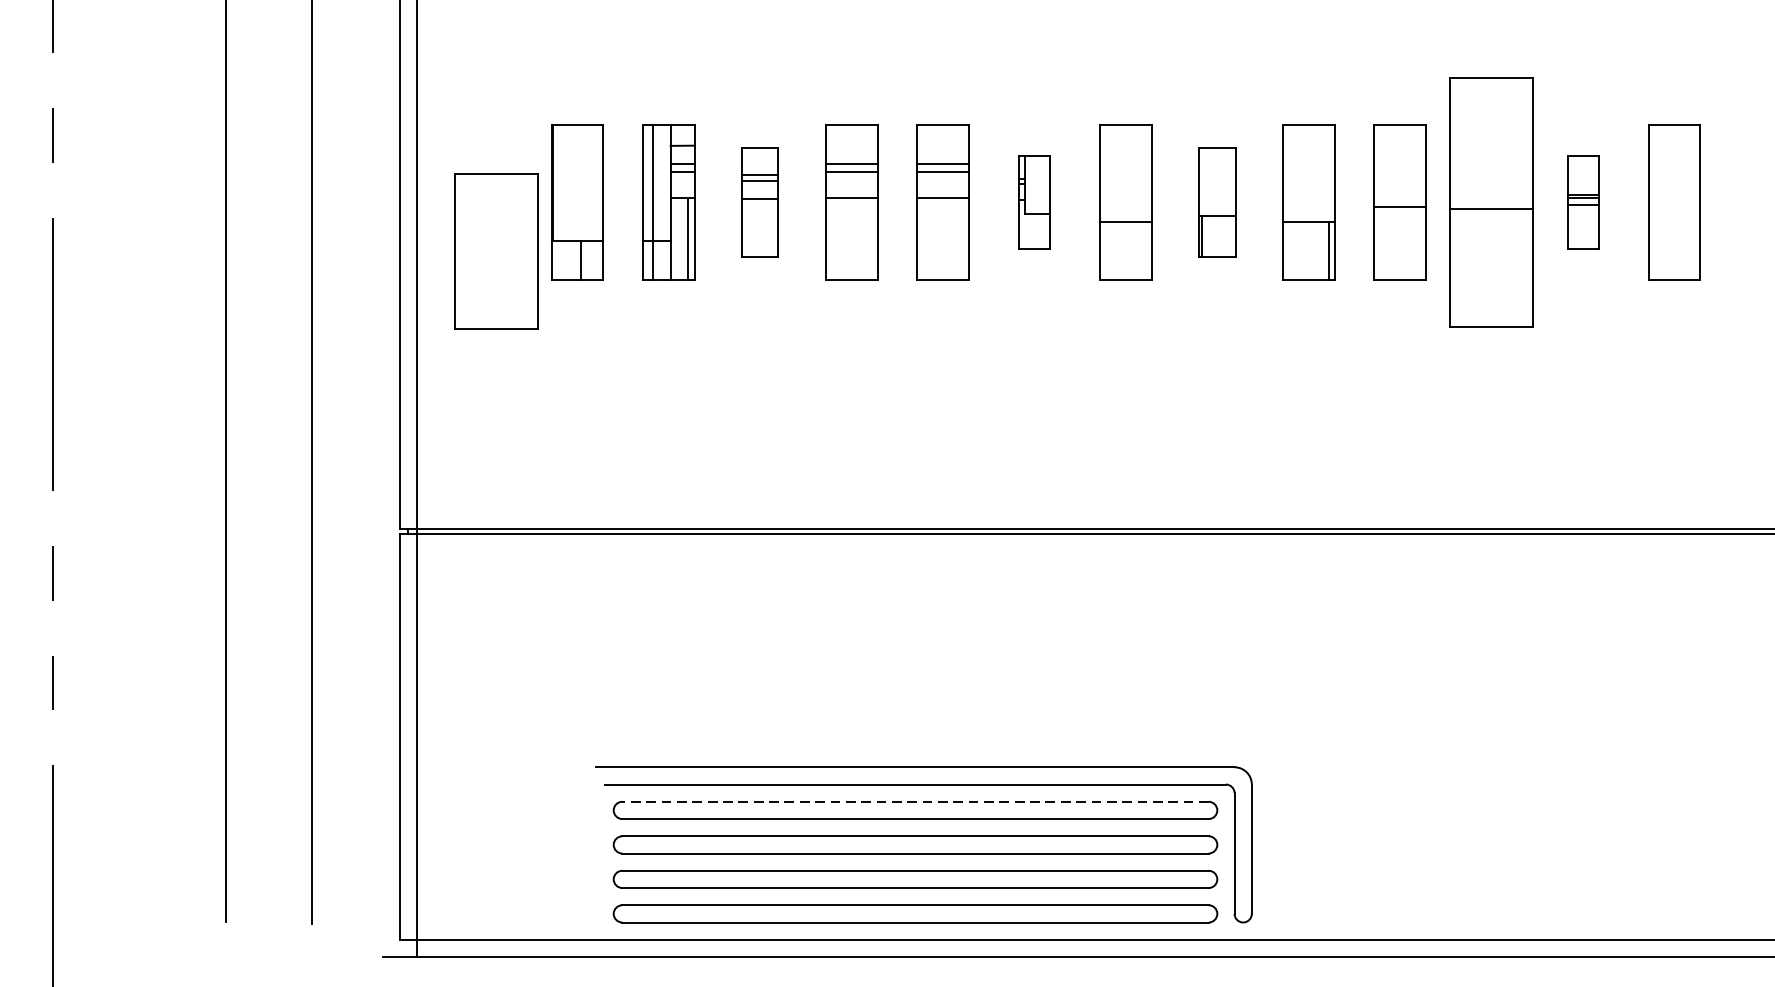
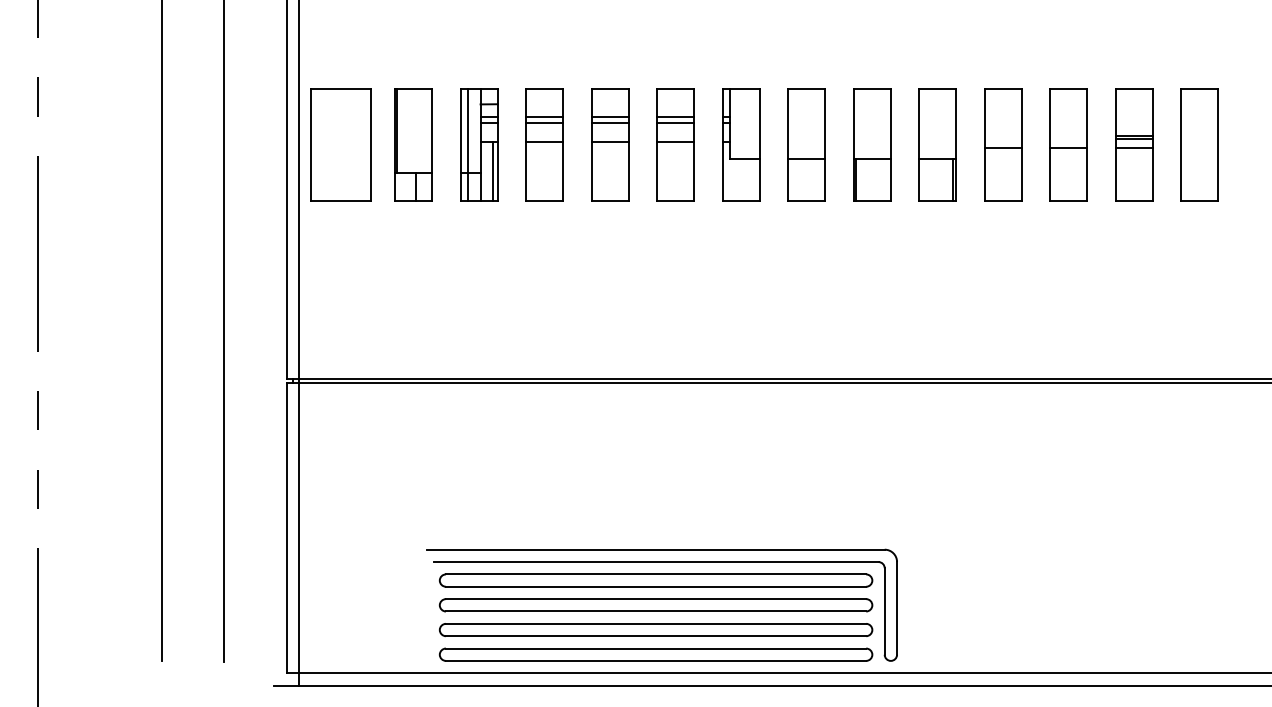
part: (759, 201) -> (544, 144), size x1.43
part: (1034, 201) -> (741, 144), size x1.67
part: (1217, 201) -> (872, 144), size x1.43
part: (1491, 201) -> (1068, 144), size x0.62
part: (1583, 201) -> (1134, 144), size x1.67
part: (496, 250) -> (340, 144), moved
line: (914, 801) -> (655, 574), dashed -> solid

